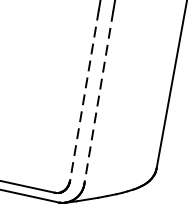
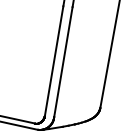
line: (85, 95) -> (54, 61), dashed -> solid
line: (99, 97) -> (63, 62), dashed -> solid

